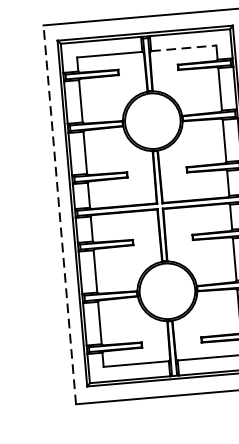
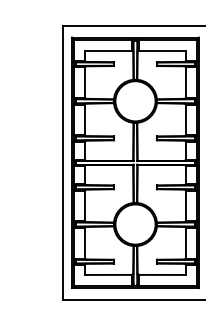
line: (184, 47) -> (162, 50), dashed -> solid
line: (59, 214) -> (62, 162), dashed -> solid

